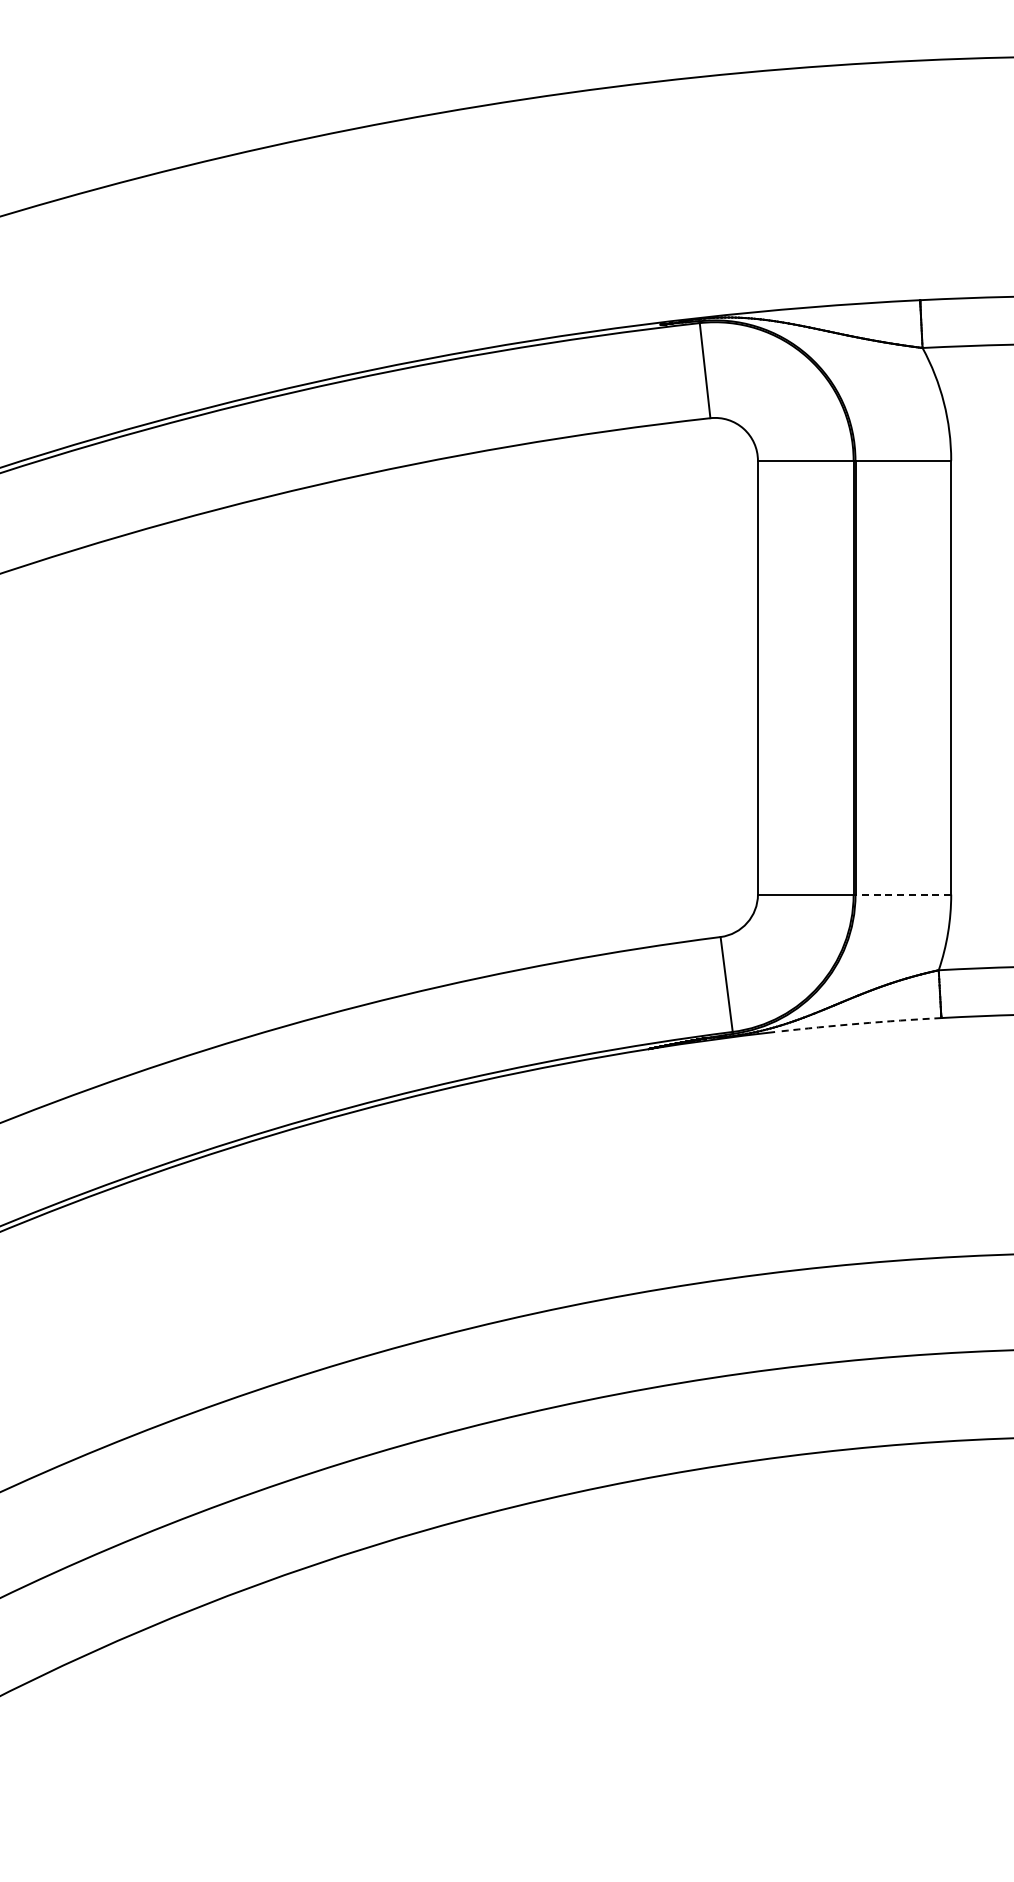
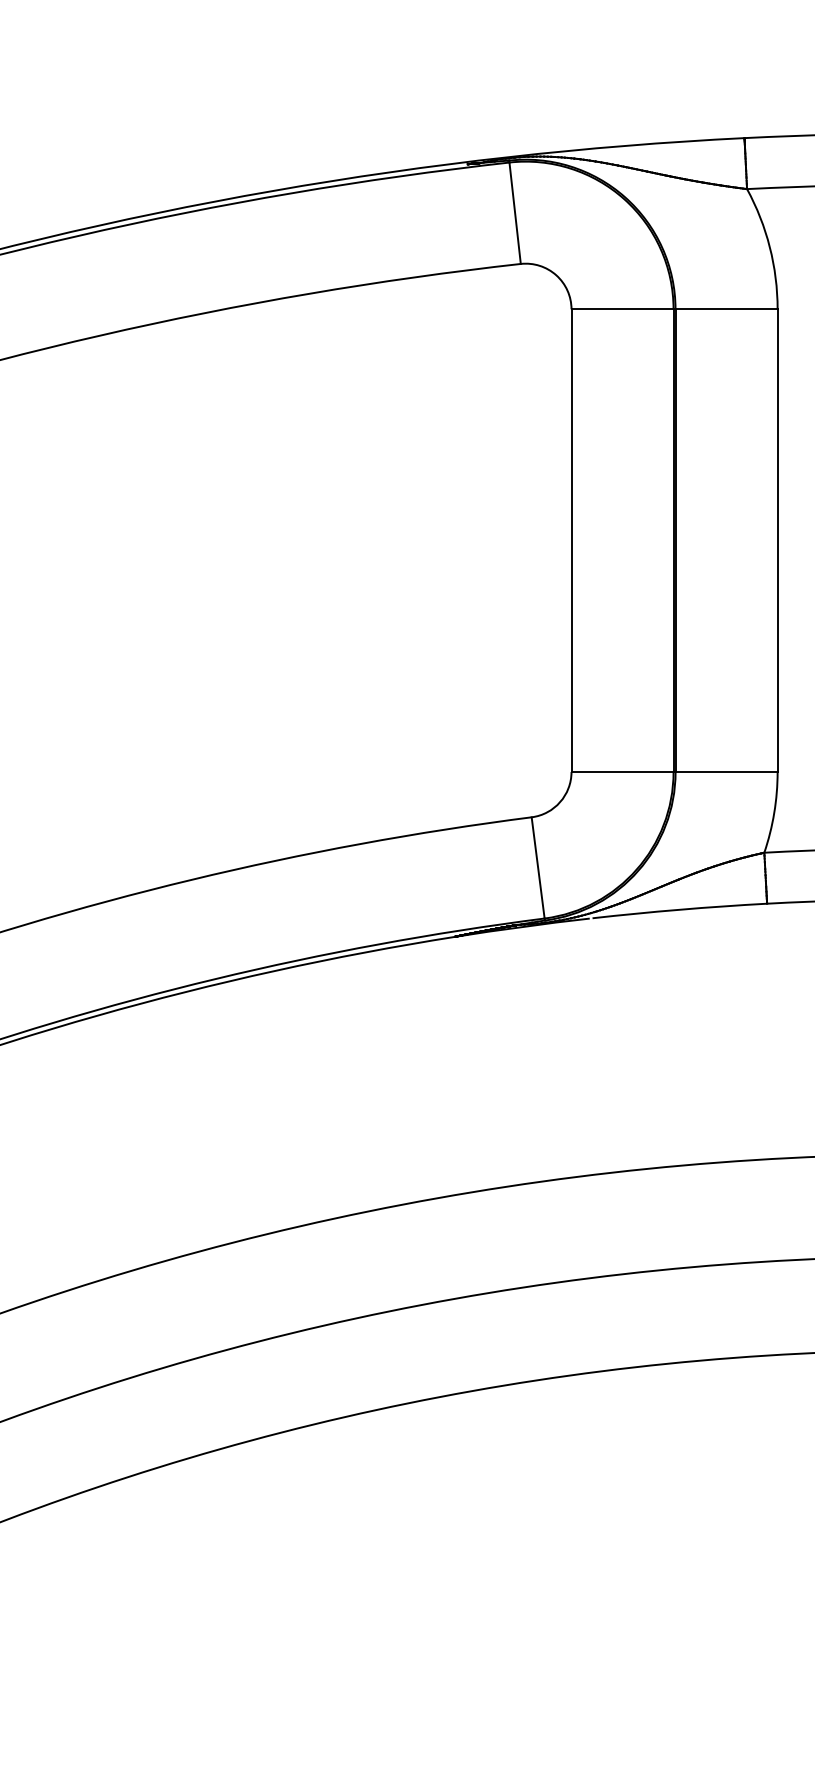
line: (903, 894) -> (726, 771), dashed -> solid
arc: (859, 1023) -> (679, 909), dashed -> solid

